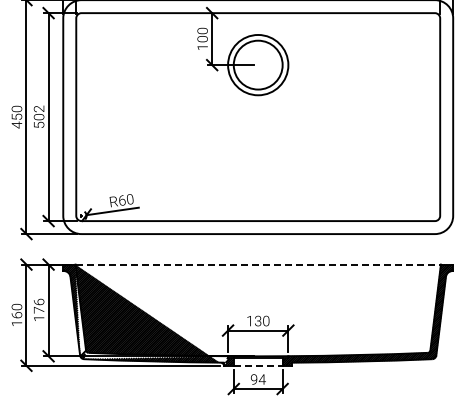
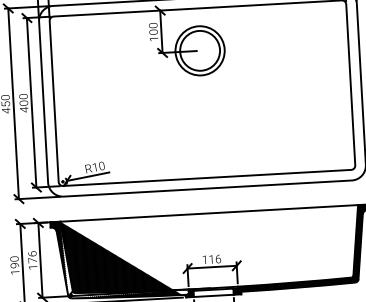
text: (39, 116) -> (24, 102), 502 -> 400
text: (122, 200) -> (95, 167), R60 -> R10
line: (258, 264) -> (209, 213), dashed -> solid
text: (16, 315) -> (14, 265), 160 -> 190
text: (262, 320) -> (215, 258), 130 -> 116
line: (258, 365) -> (214, 295), dashed -> solid

